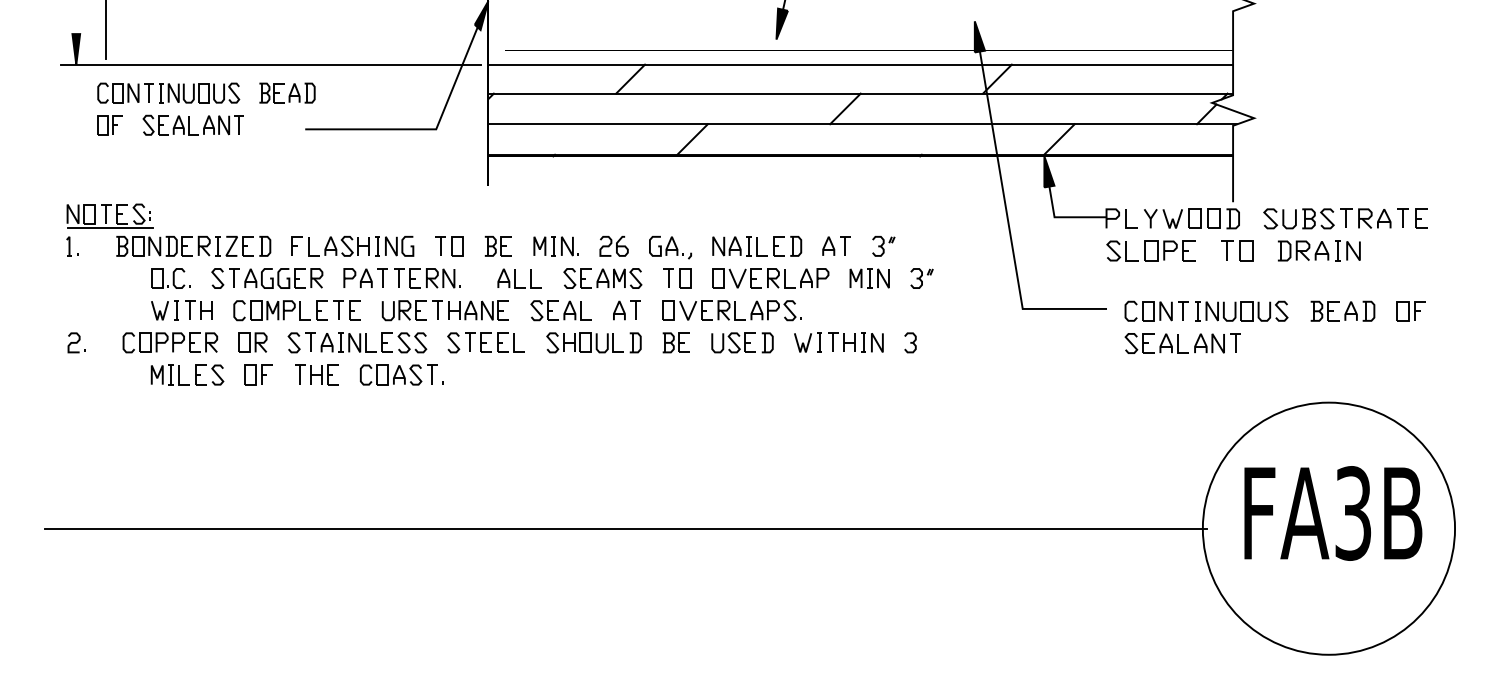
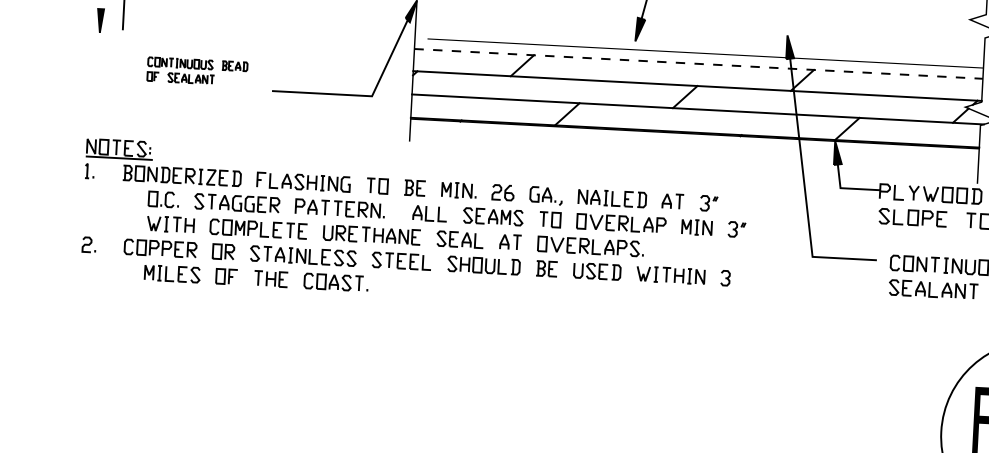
line: (270, 64) -> (248, 40), removed
line: (861, 64) -> (699, 63), solid -> dashed
part: (206, 108) -> (197, 71), size x0.6
line: (625, 528) -> (500, 408), removed

